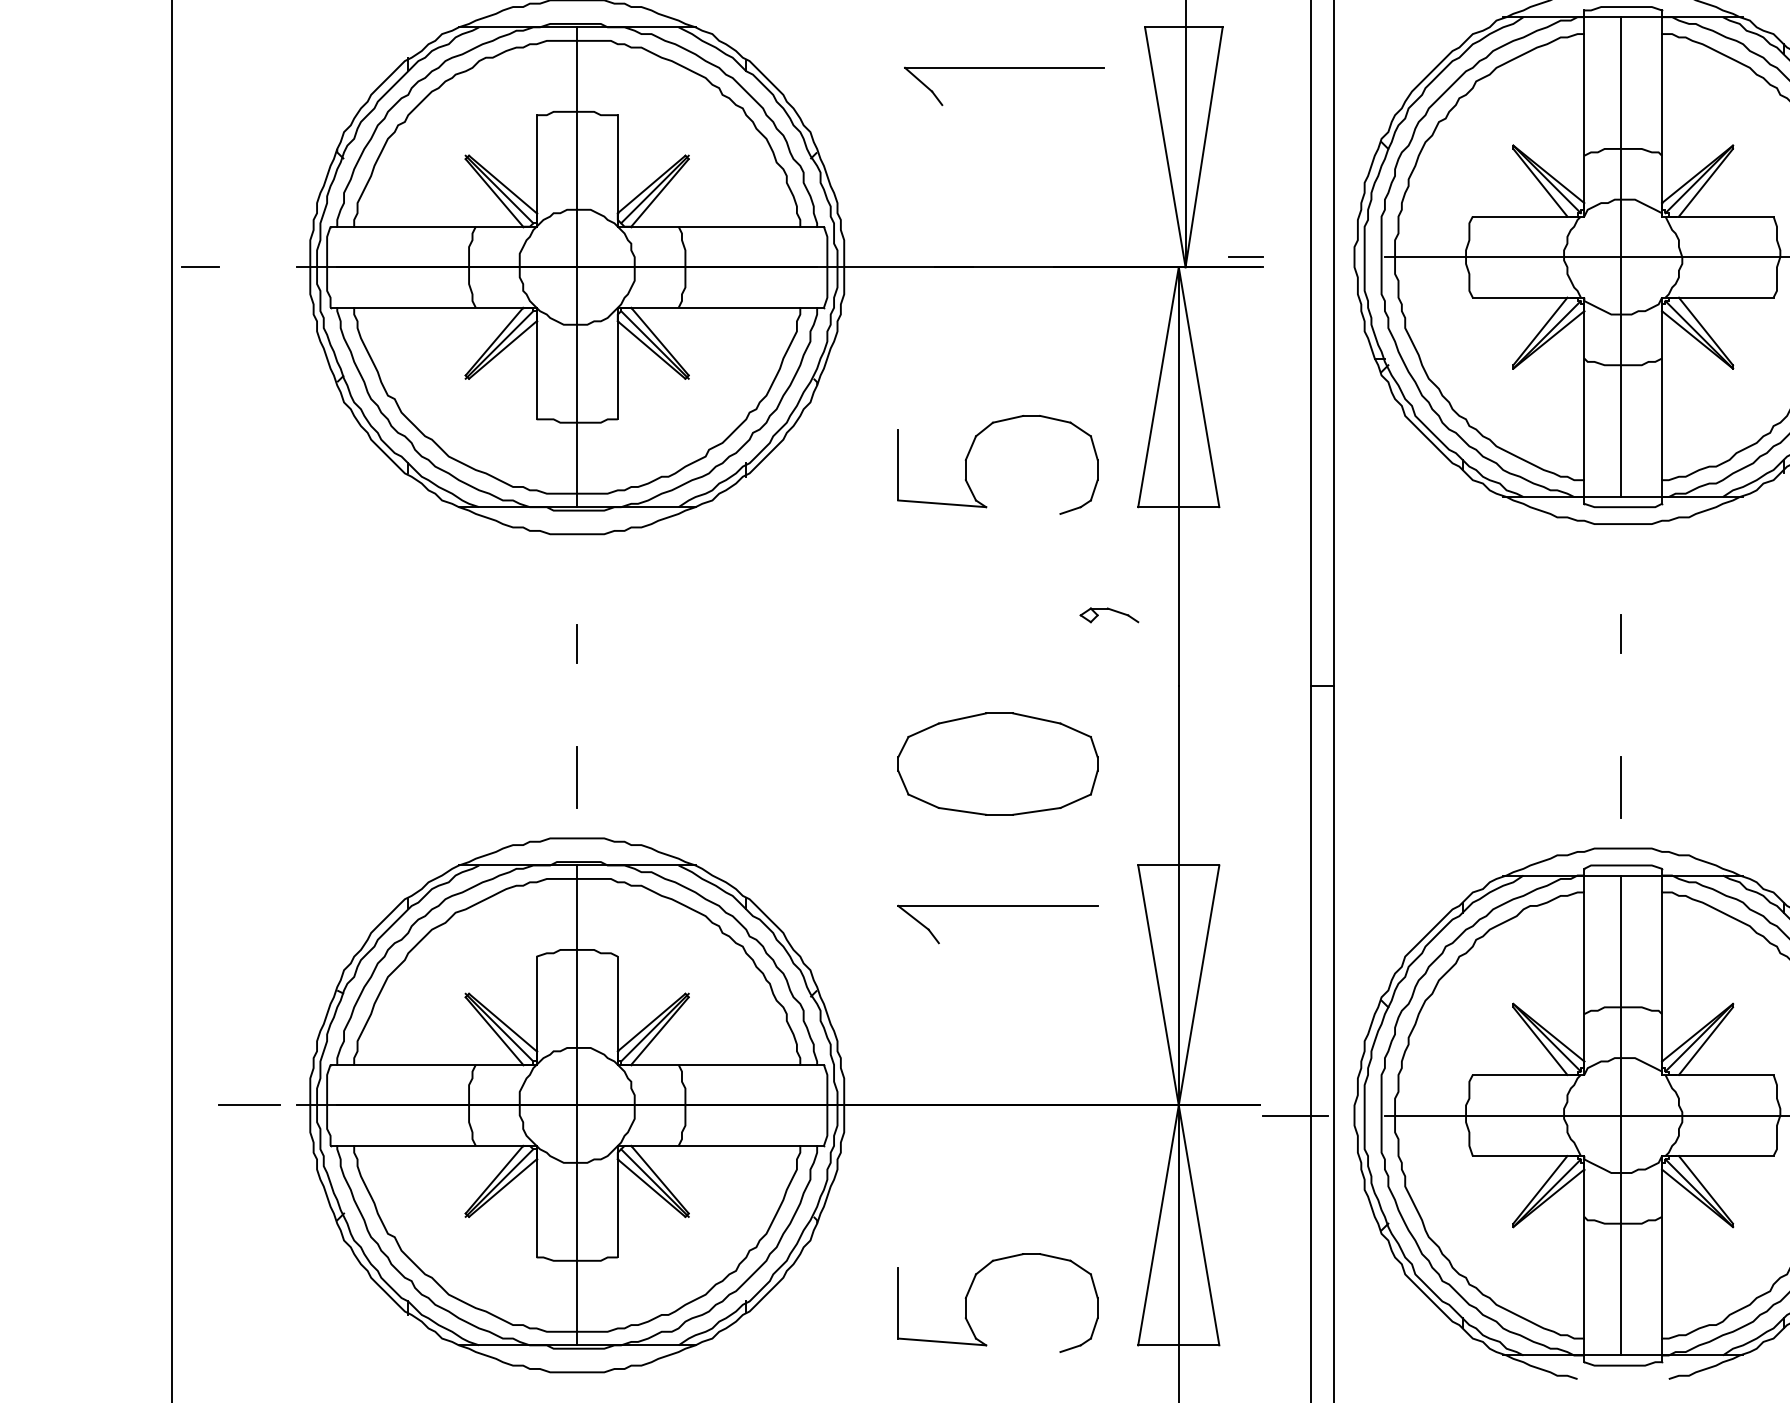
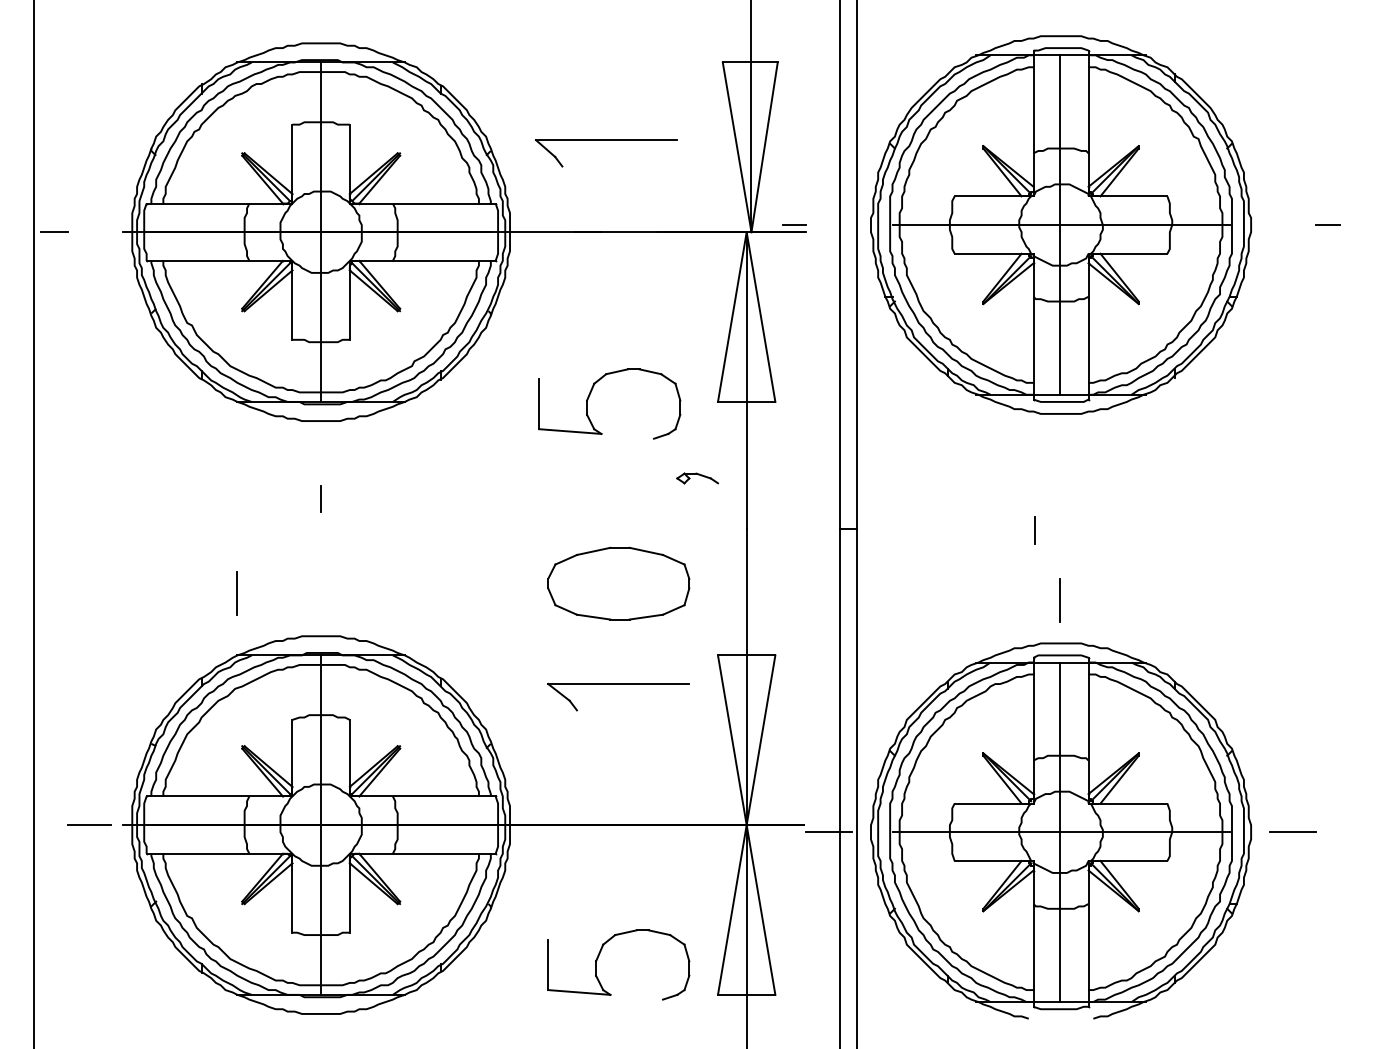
part: (1004, 68) -> (606, 140), moved
part: (972, 450) -> (591, 393), moved
line: (1620, 633) -> (1034, 530), moved
line: (576, 777) -> (236, 593), moved

